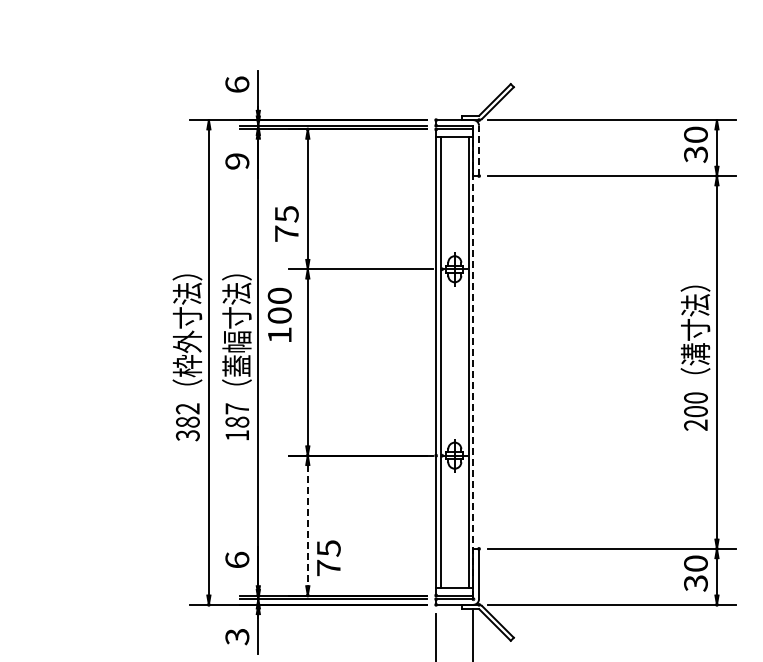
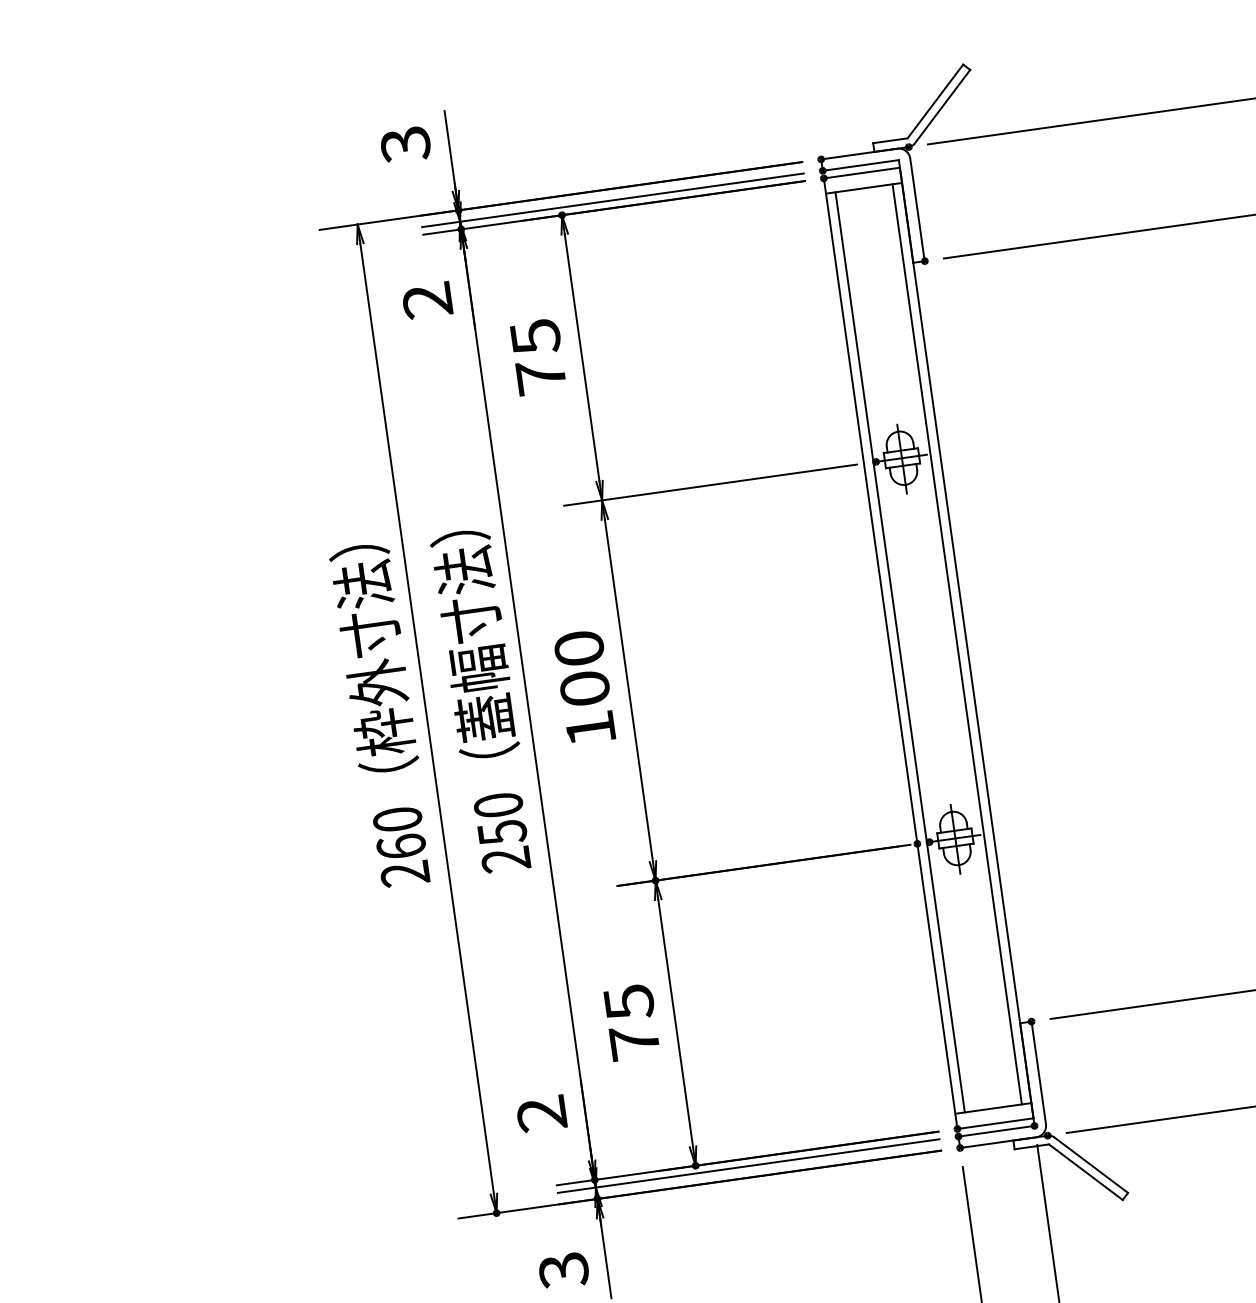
text: (237, 84) -> (405, 143), 6 -> 3
line: (479, 150) -> (918, 208), dashed -> solid
text: (237, 161) -> (427, 300), 9 -> 2
text: (286, 223) -> (537, 356), moved
text: (279, 314) -> (583, 686), moved
line: (473, 362) -> (966, 643), dashed -> solid
text: (187, 422) -> (400, 847), 382 -> 260
text: (237, 422) -> (502, 833), 187 -> 250
line: (307, 525) -> (674, 1023), dashed -> solid
text: (328, 558) -> (631, 1022), moved
text: (237, 559) -> (541, 1112), 6 -> 2

